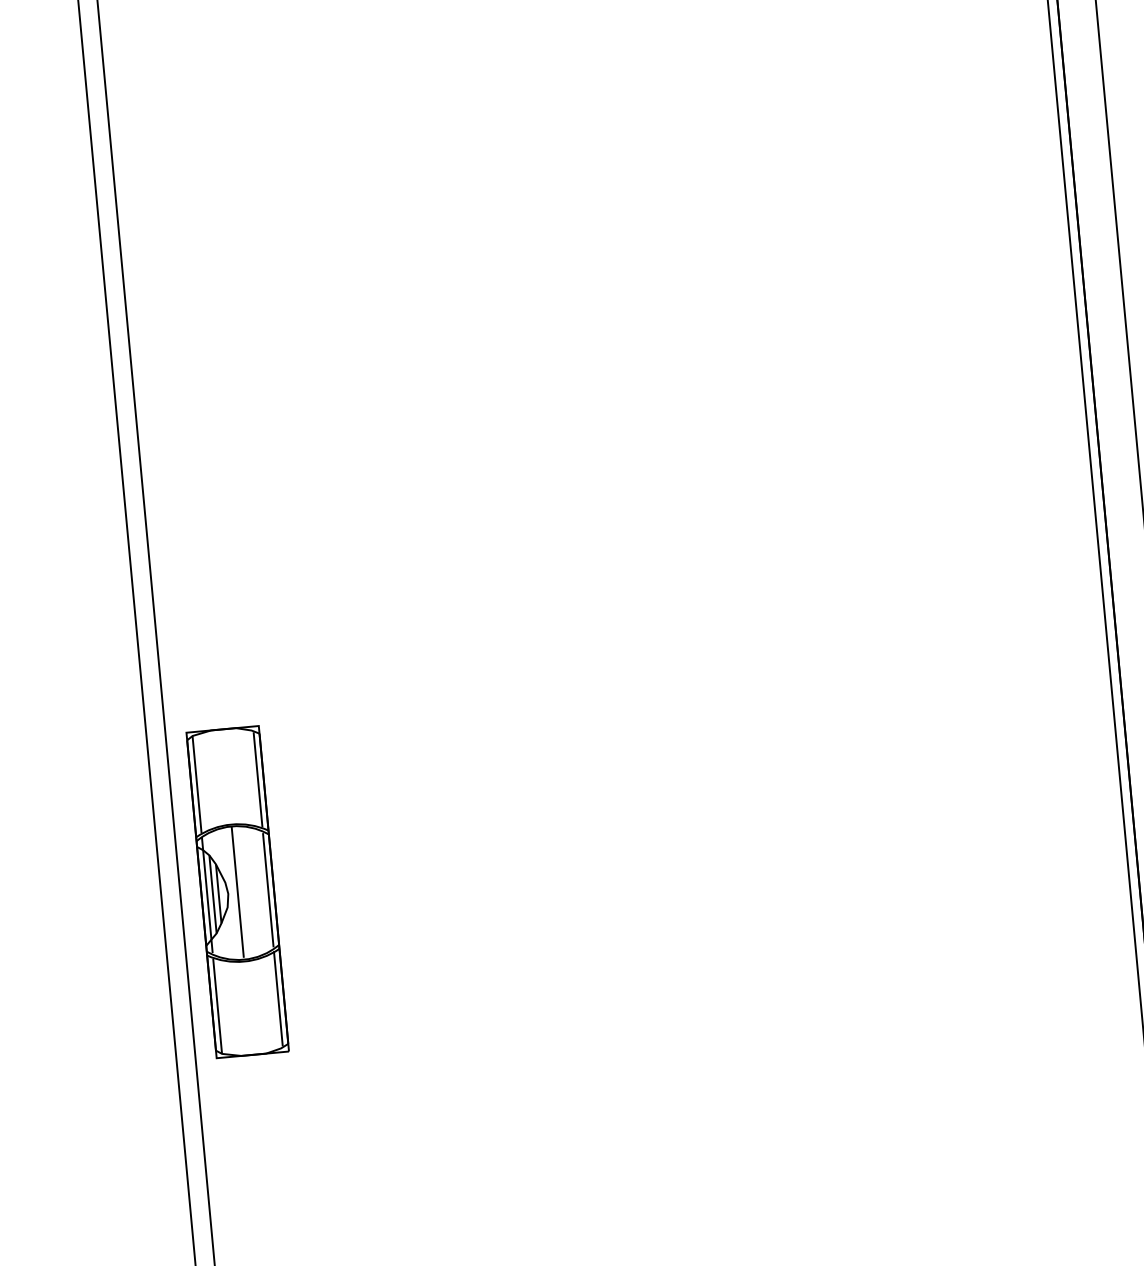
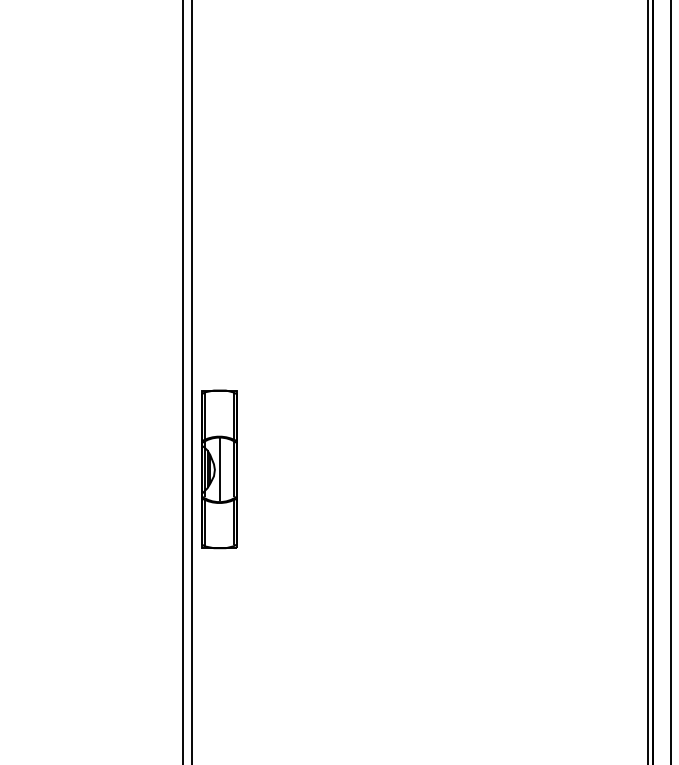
part: (237, 892) -> (219, 469), moved

